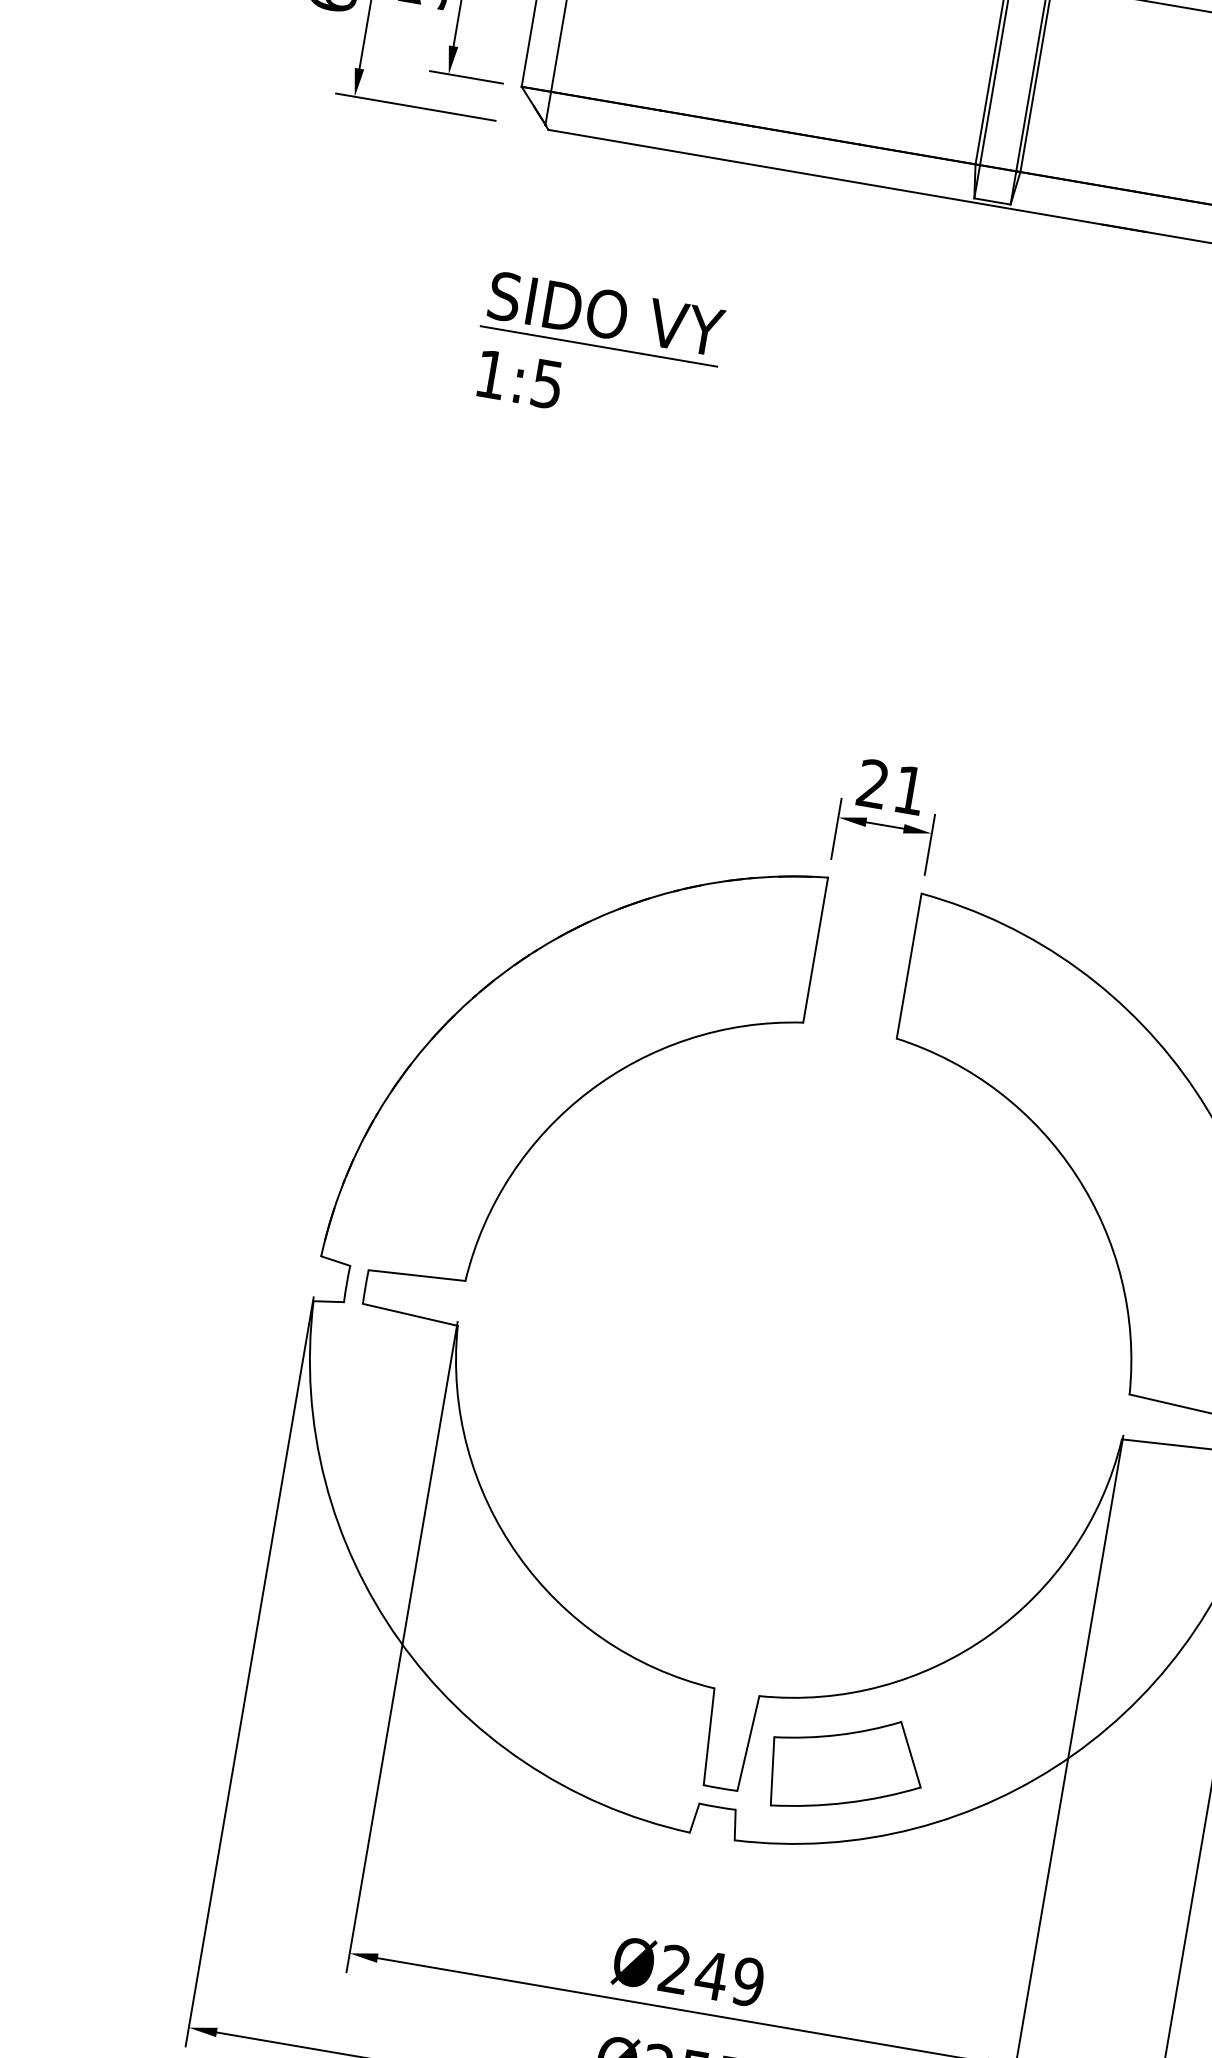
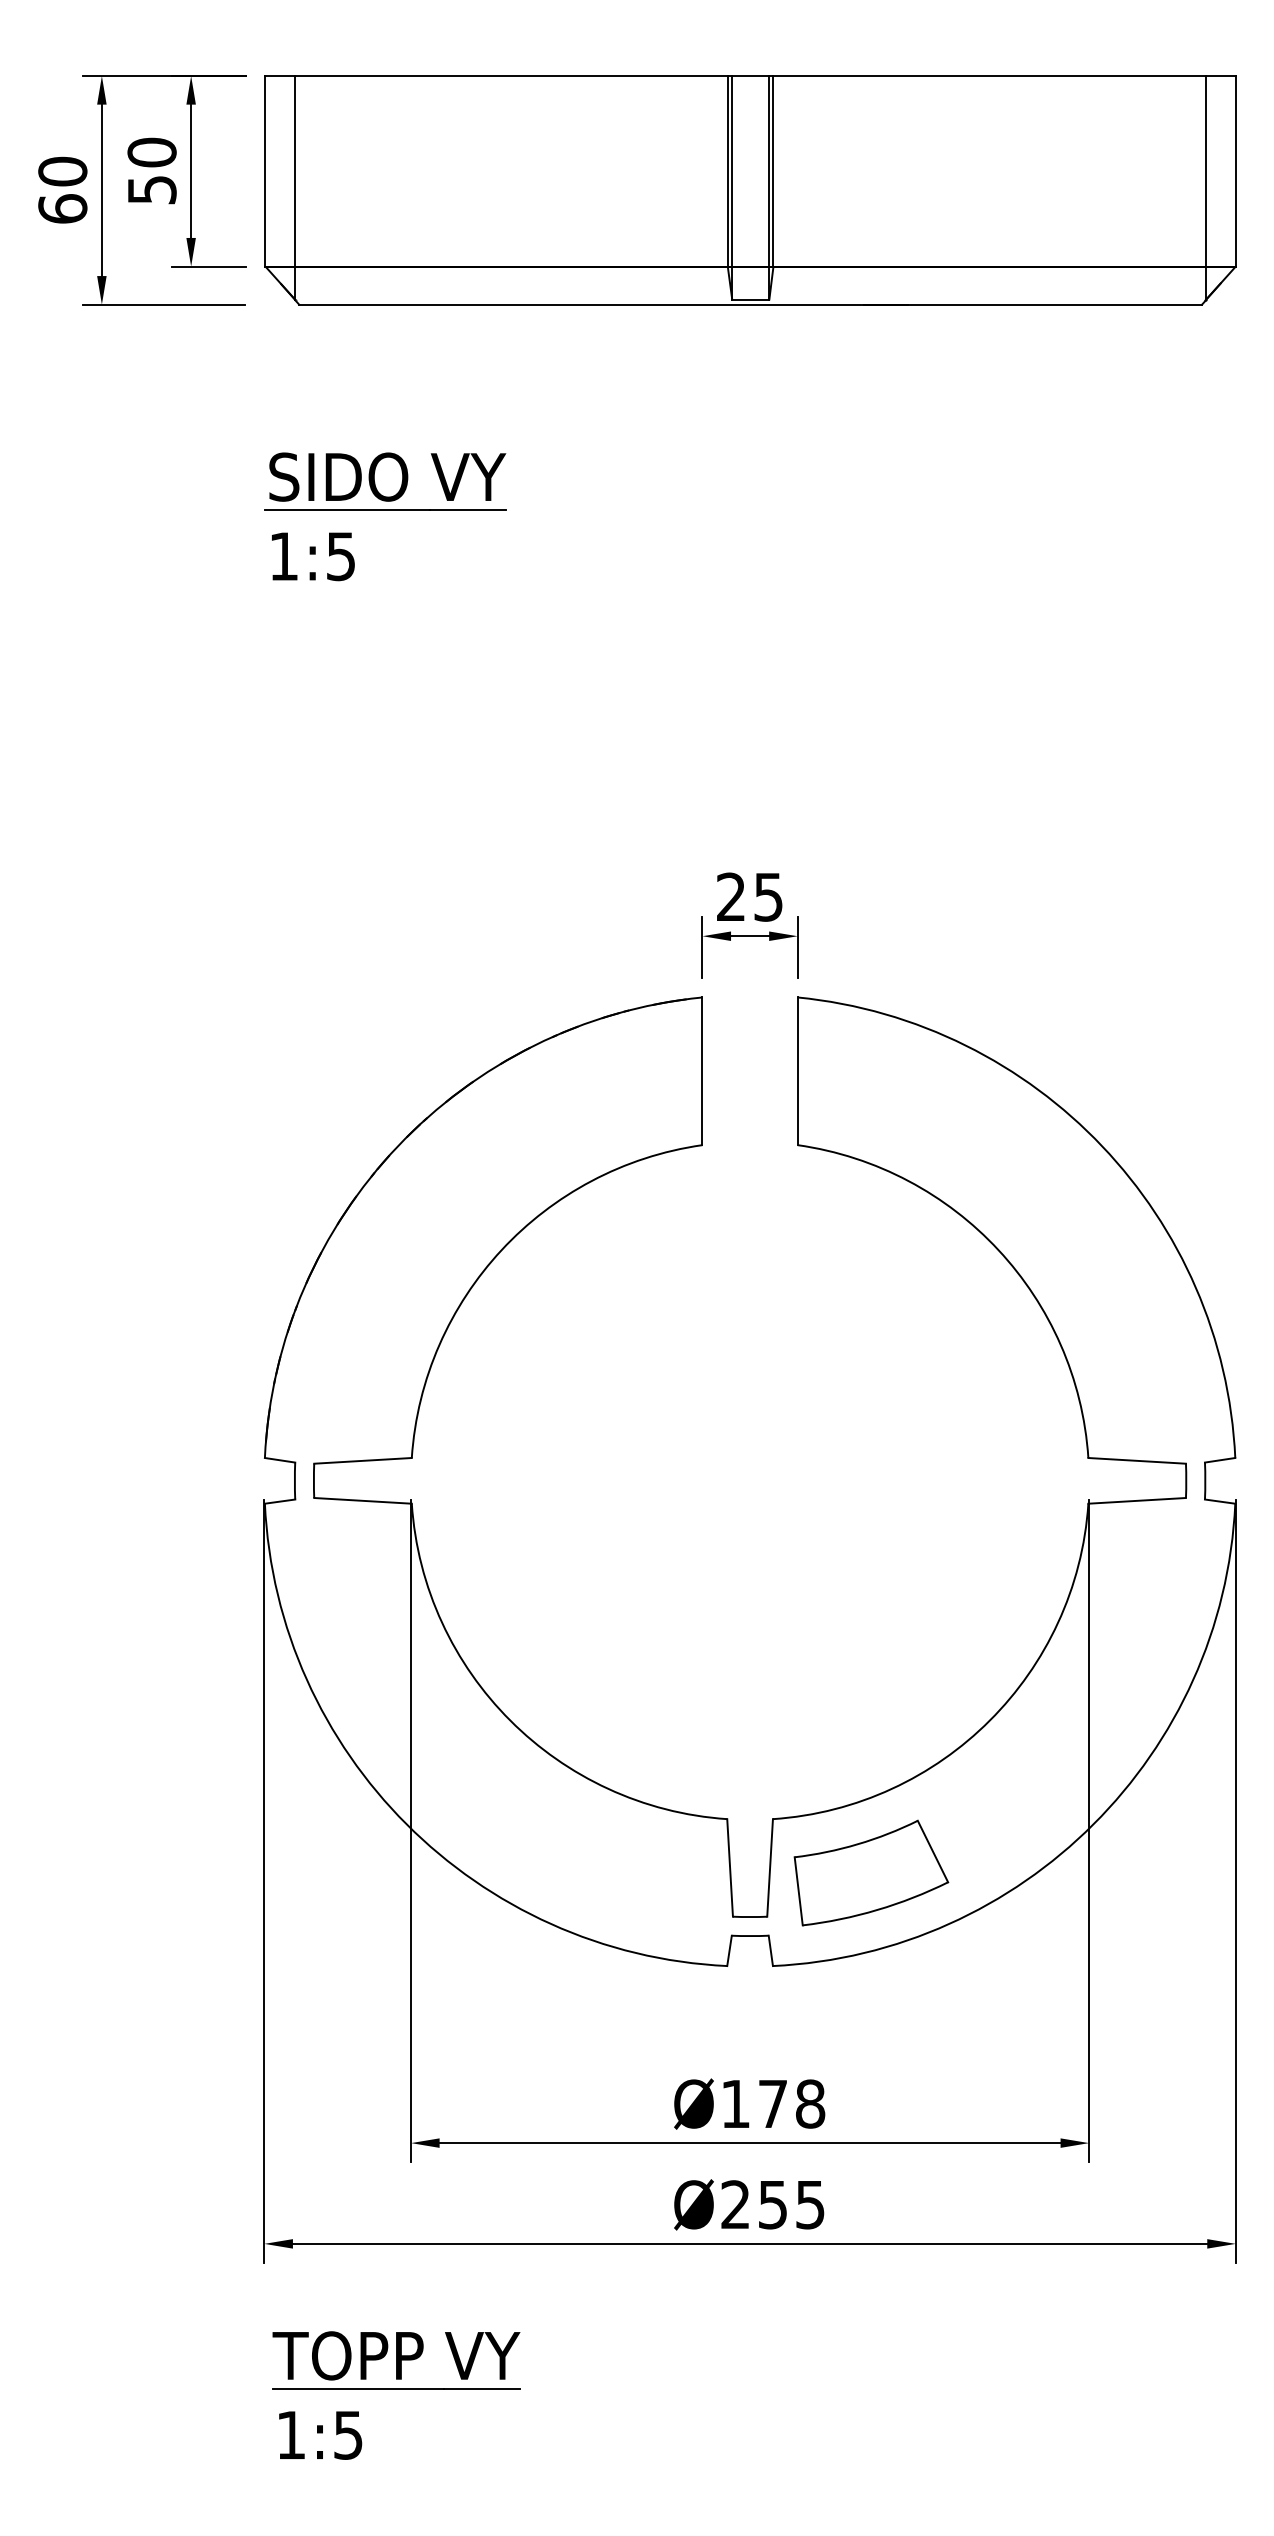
text: (909, 790) -> (768, 897), 21 -> 25
text: (712, 1975) -> (773, 2103), Ø249 -> Ø178

